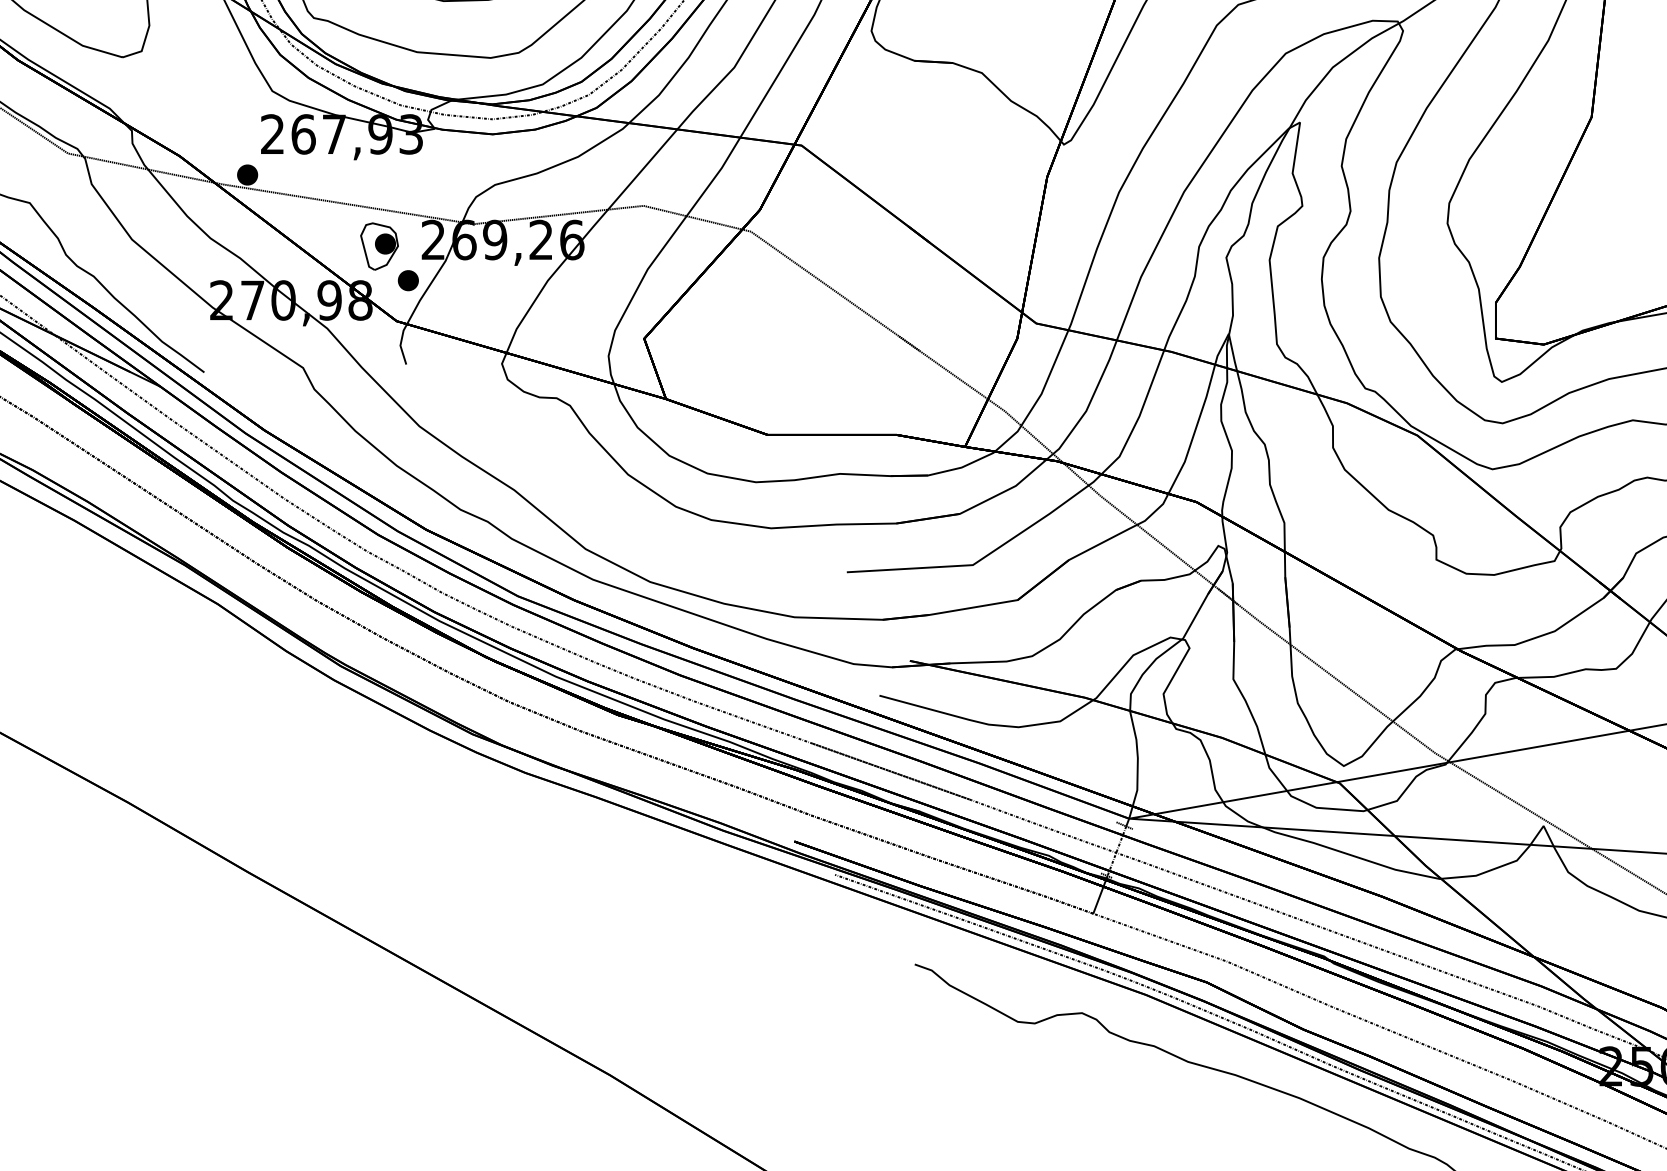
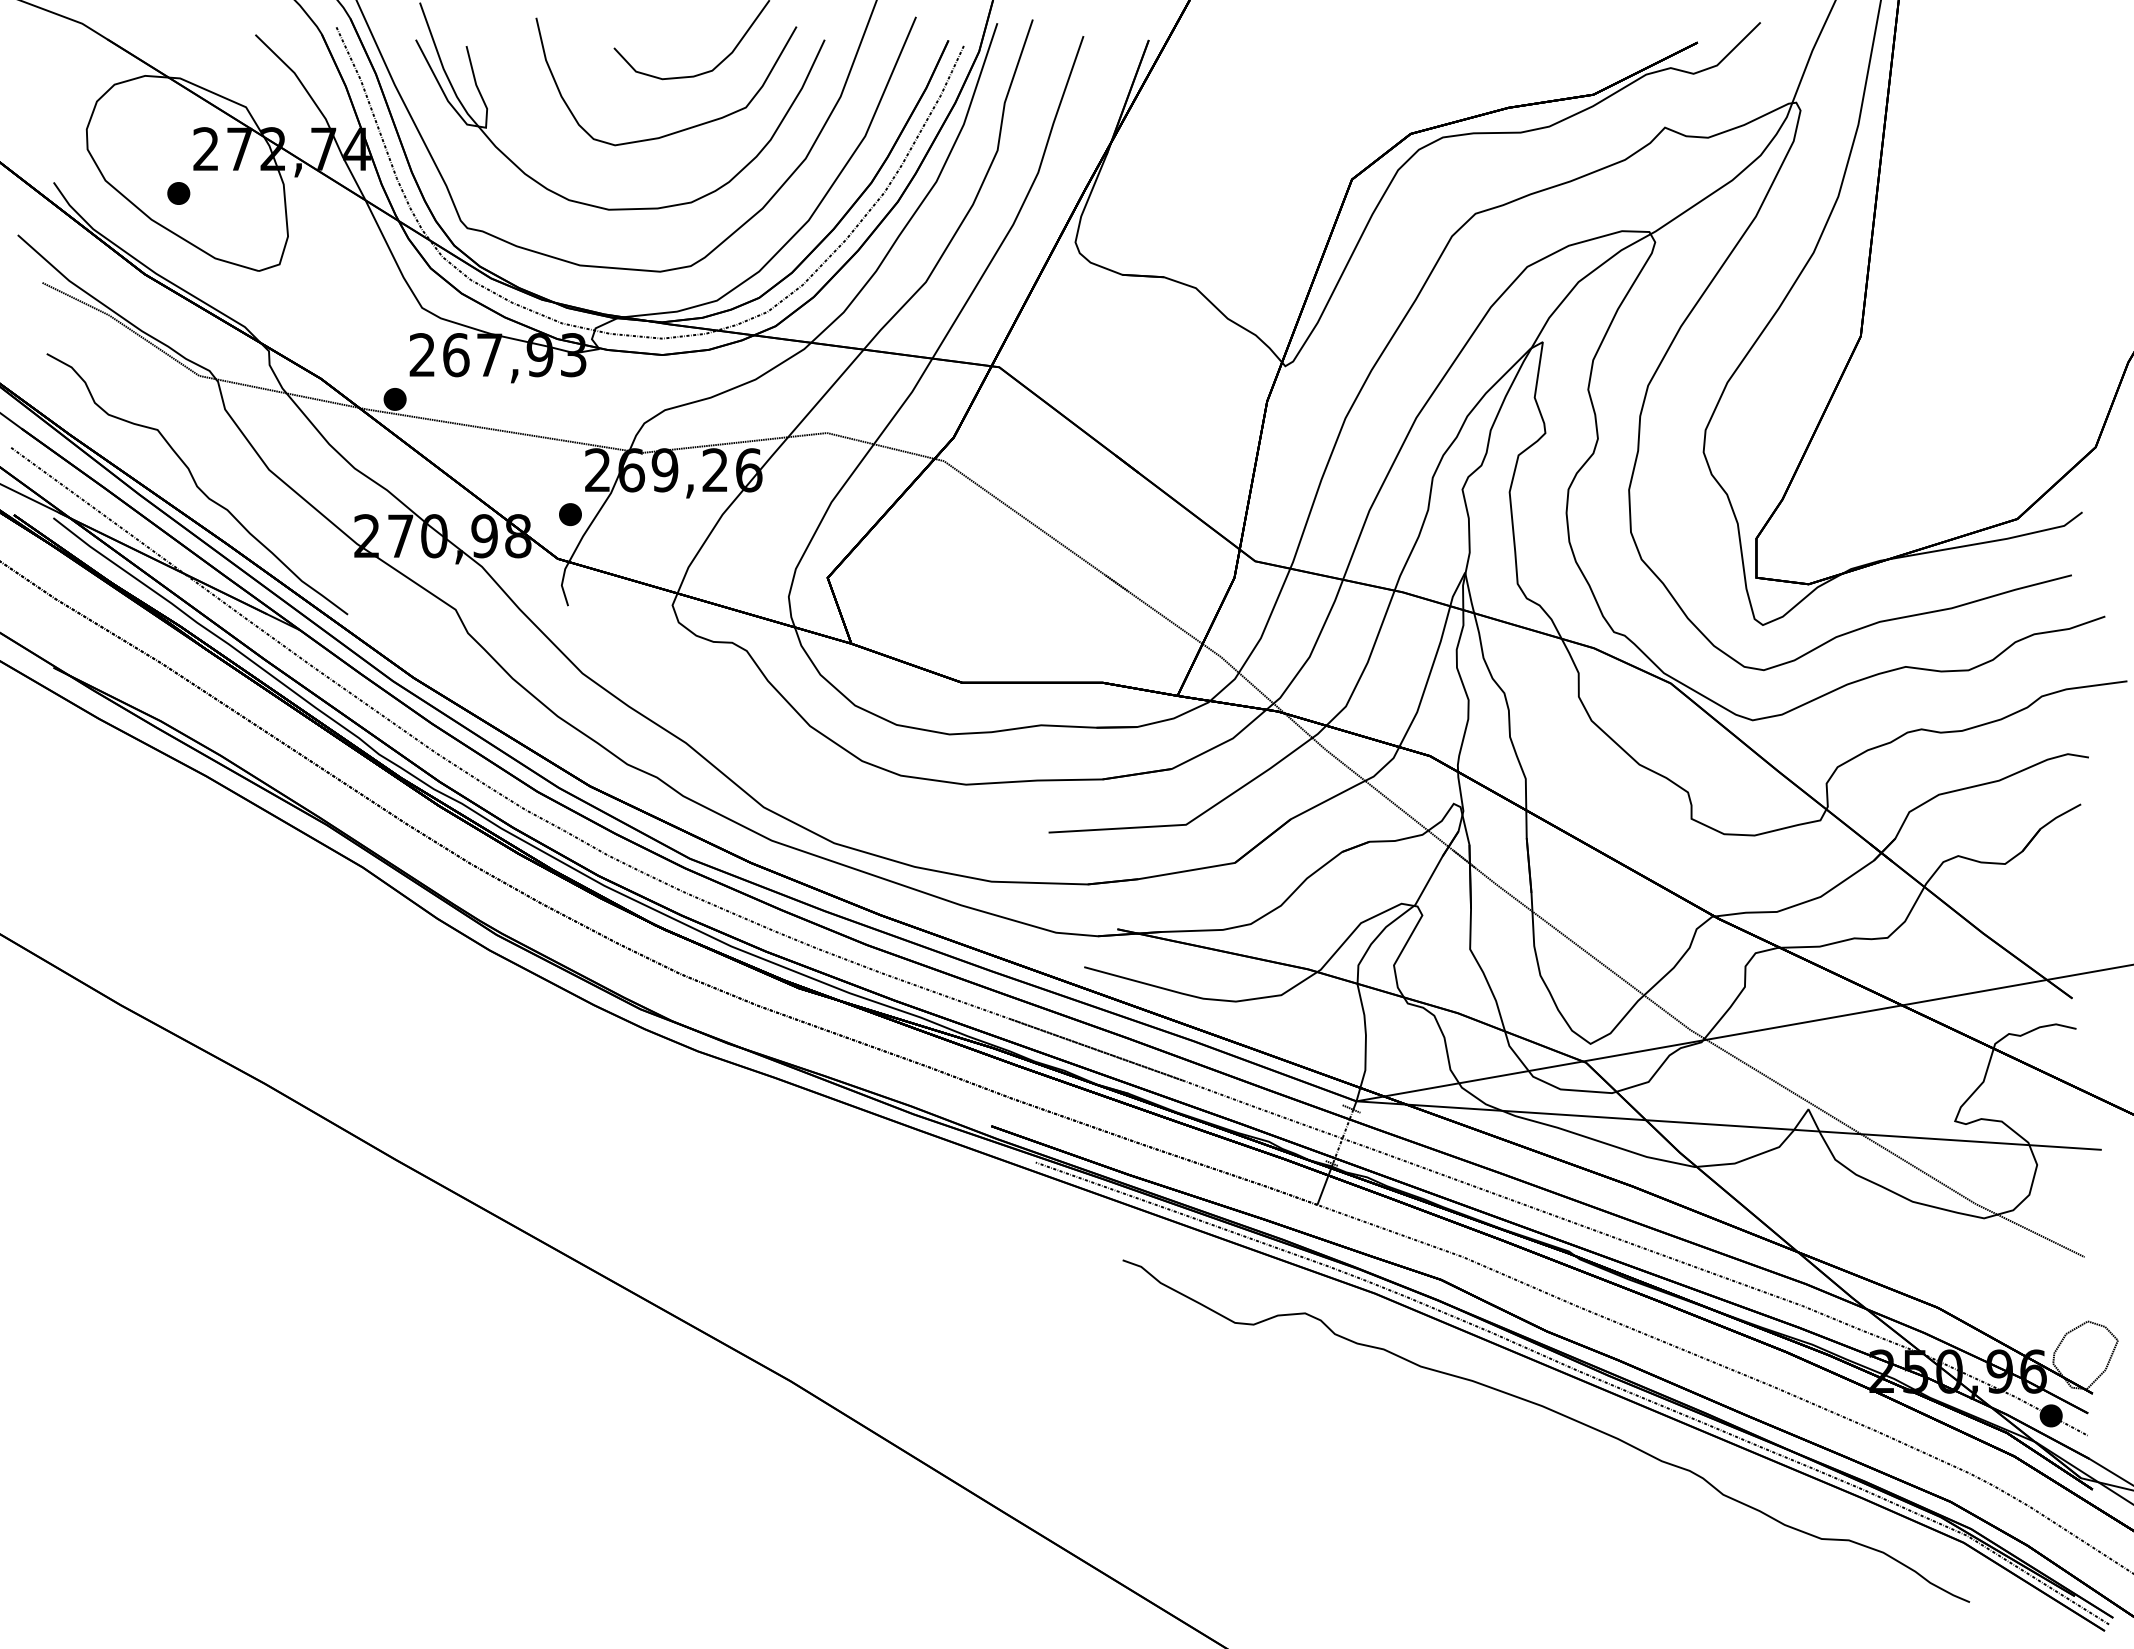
part: (379, 246) -> (539, 477), removed

